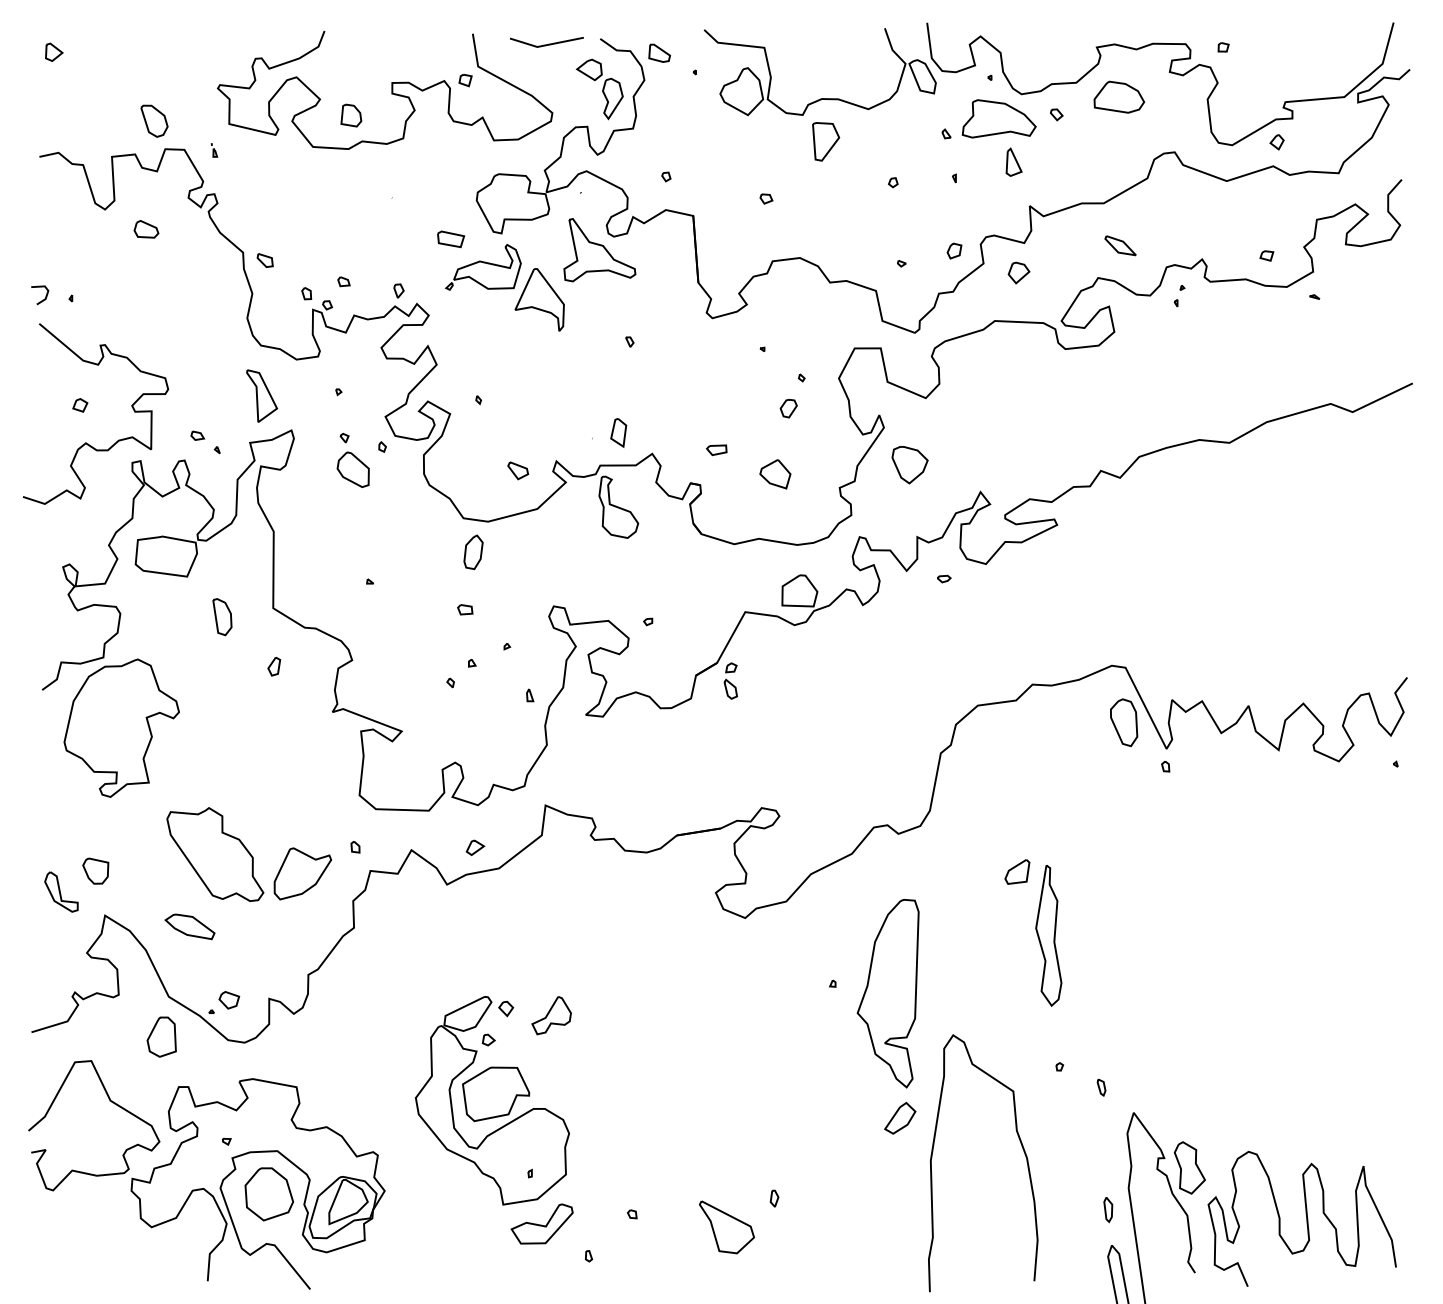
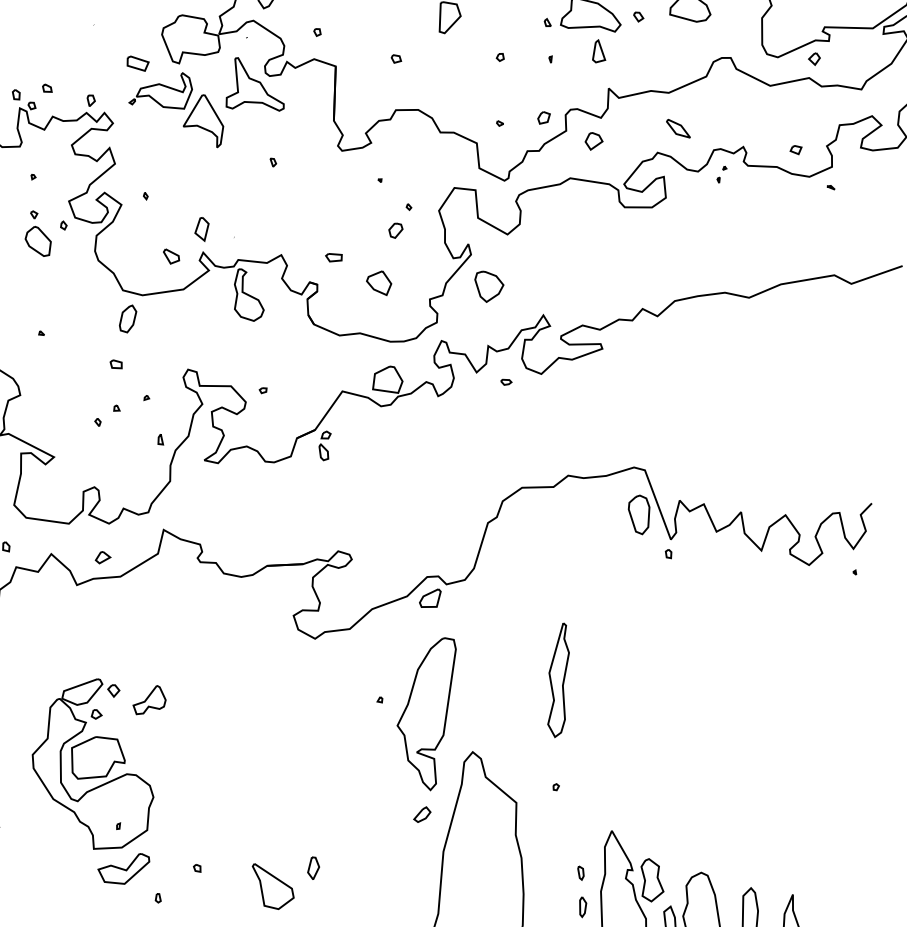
part: (618, 432) -> (201, 228), moved
part: (1017, 871) -> (430, 597), moved
part: (1101, 1087) -> (580, 873), moved
part: (899, 1118) -> (421, 814), size x0.62
part: (774, 1198) -> (313, 868), size x1.67

